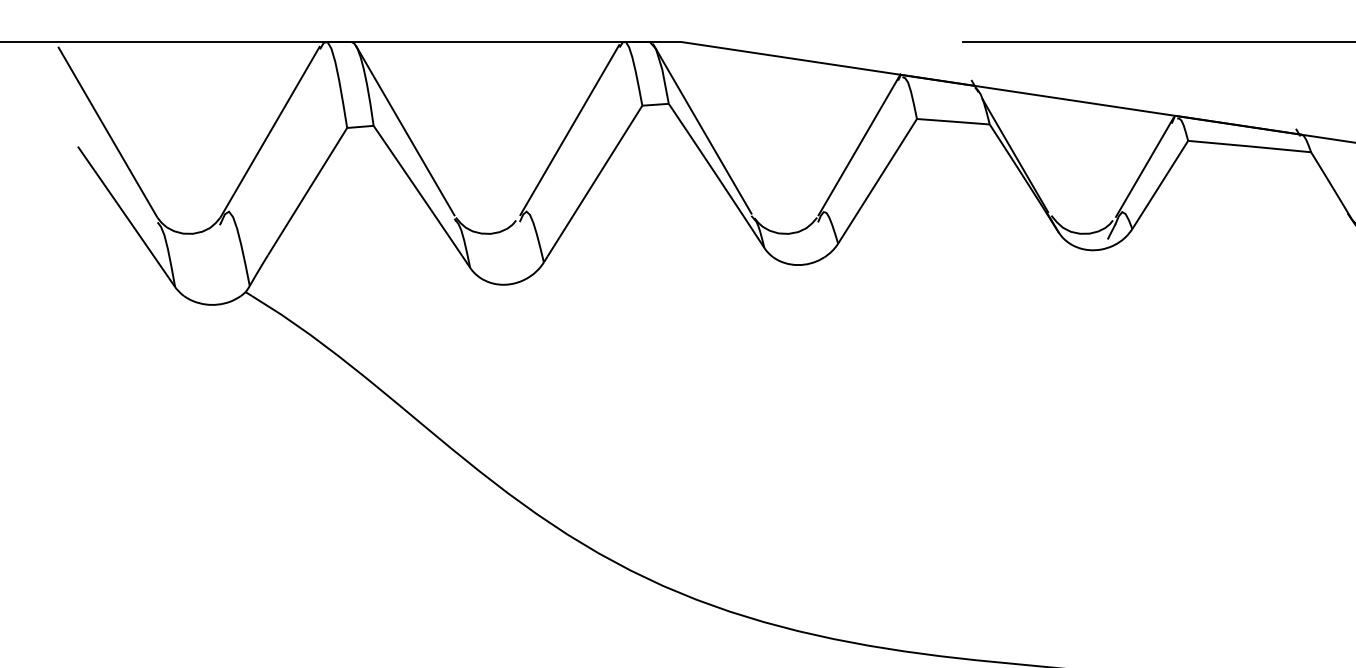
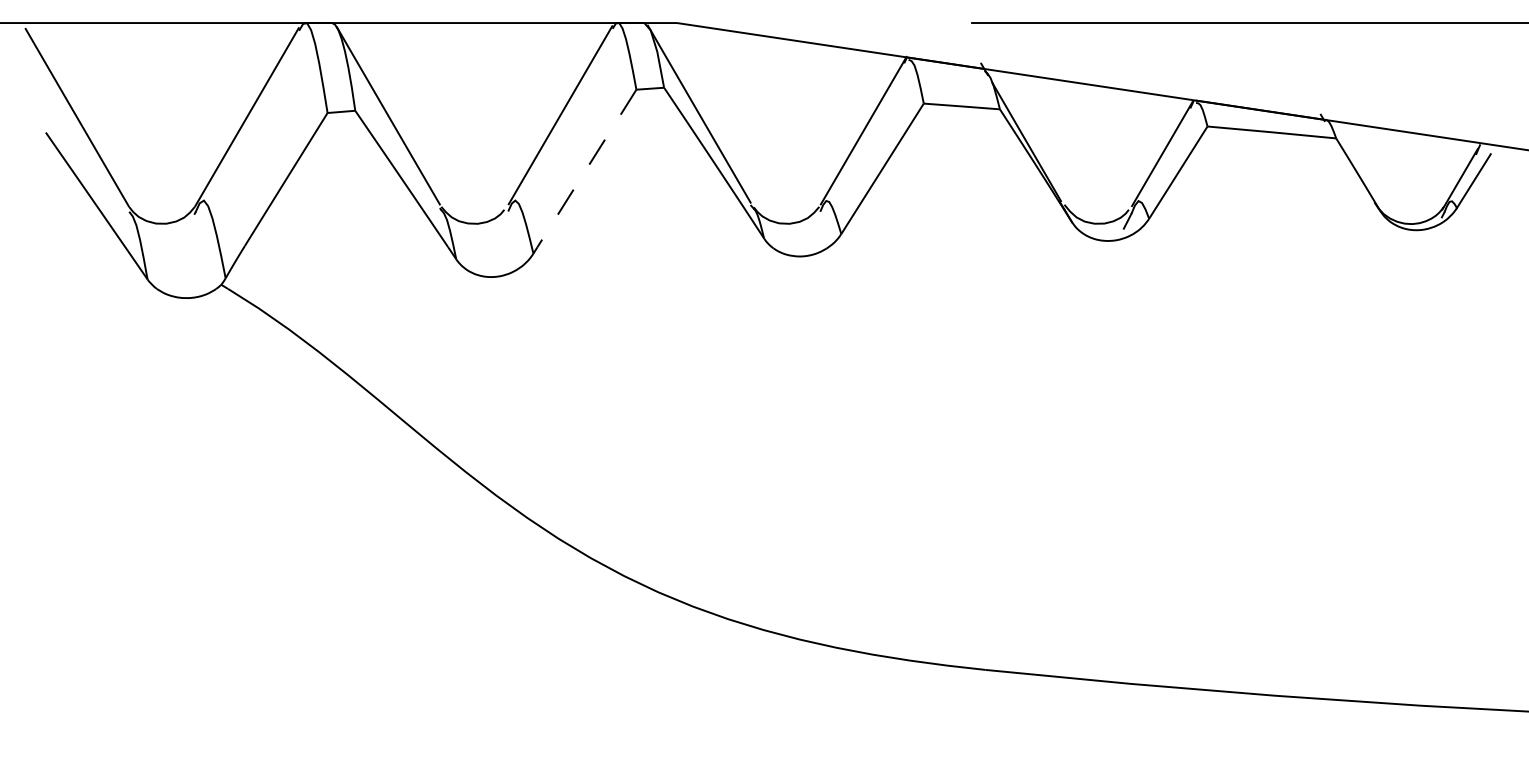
line: (594, 181) -> (586, 168), solid -> dashed

